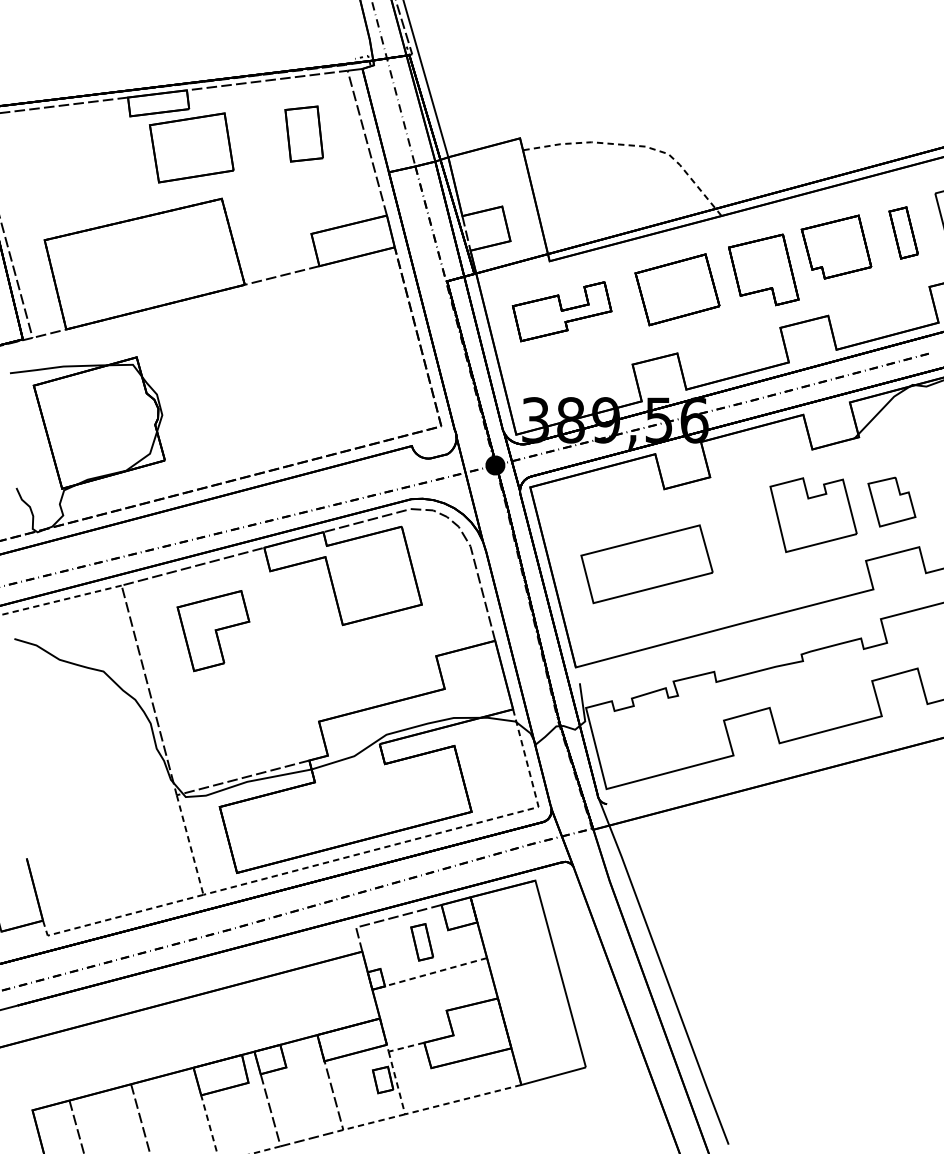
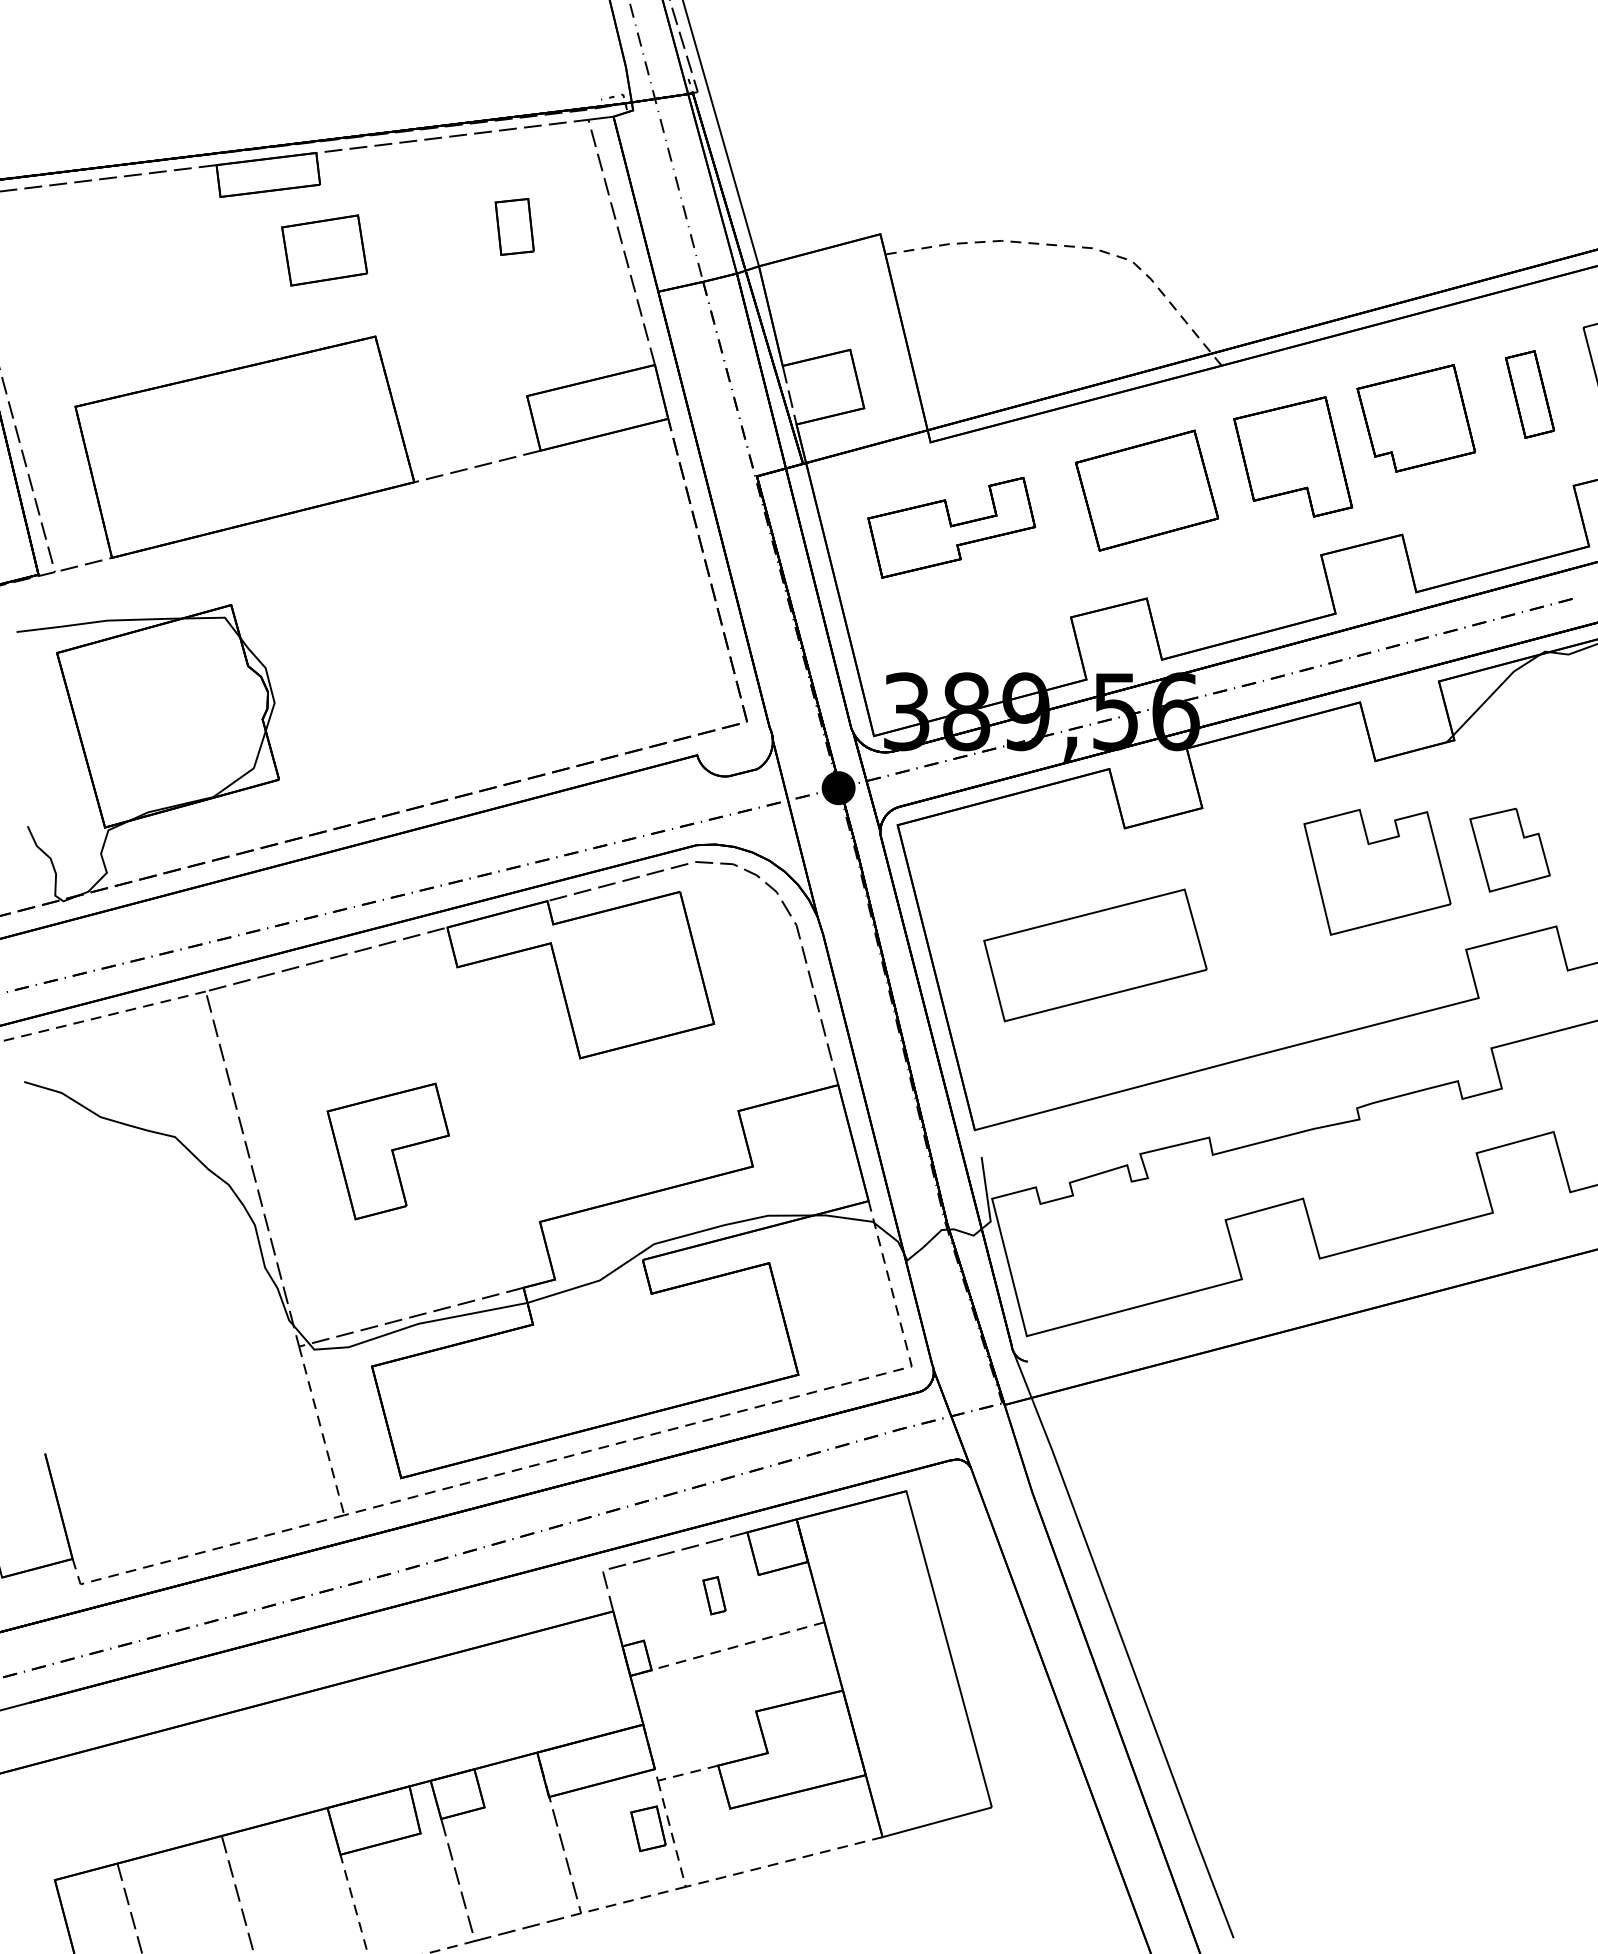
part: (303, 133) -> (513, 226), size x0.6
part: (191, 147) -> (324, 249), size x0.6
part: (213, 631) -> (388, 1152), moved
part: (421, 942) -> (713, 1595), size x0.6

